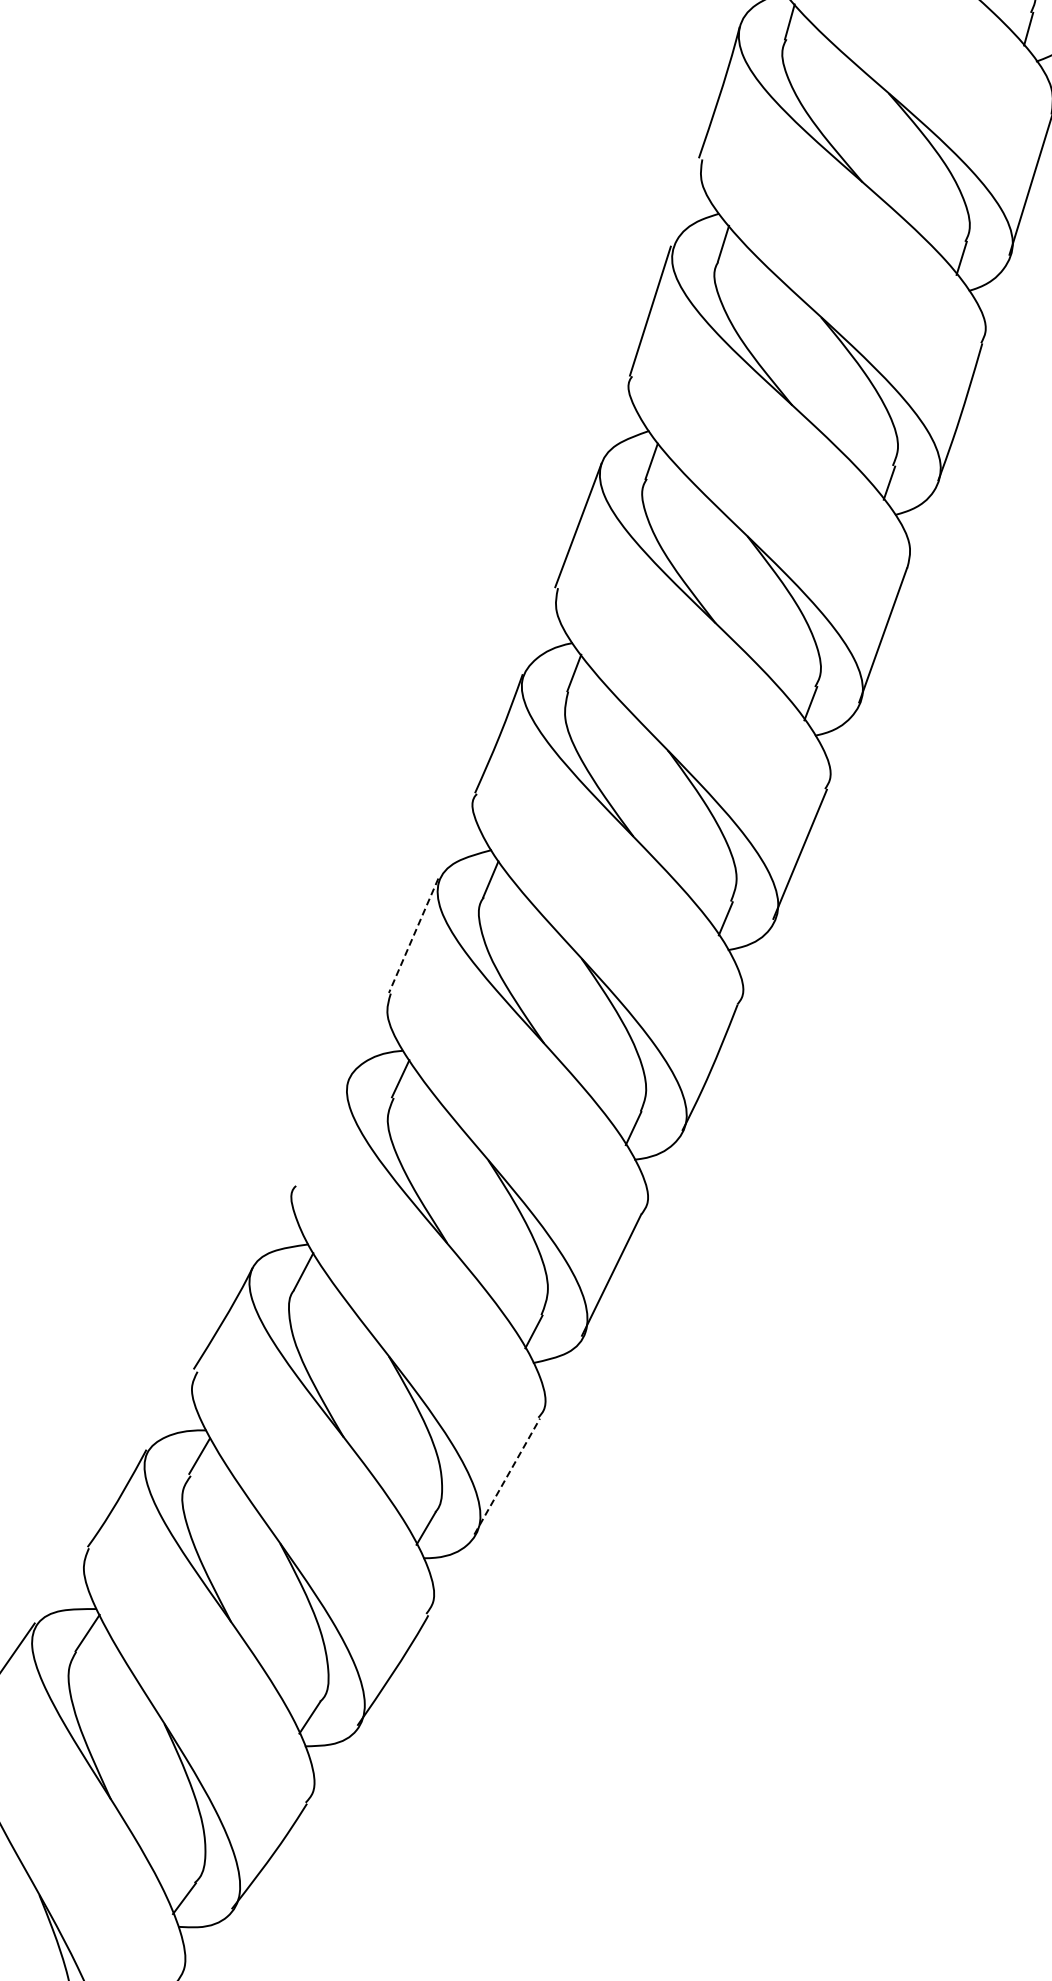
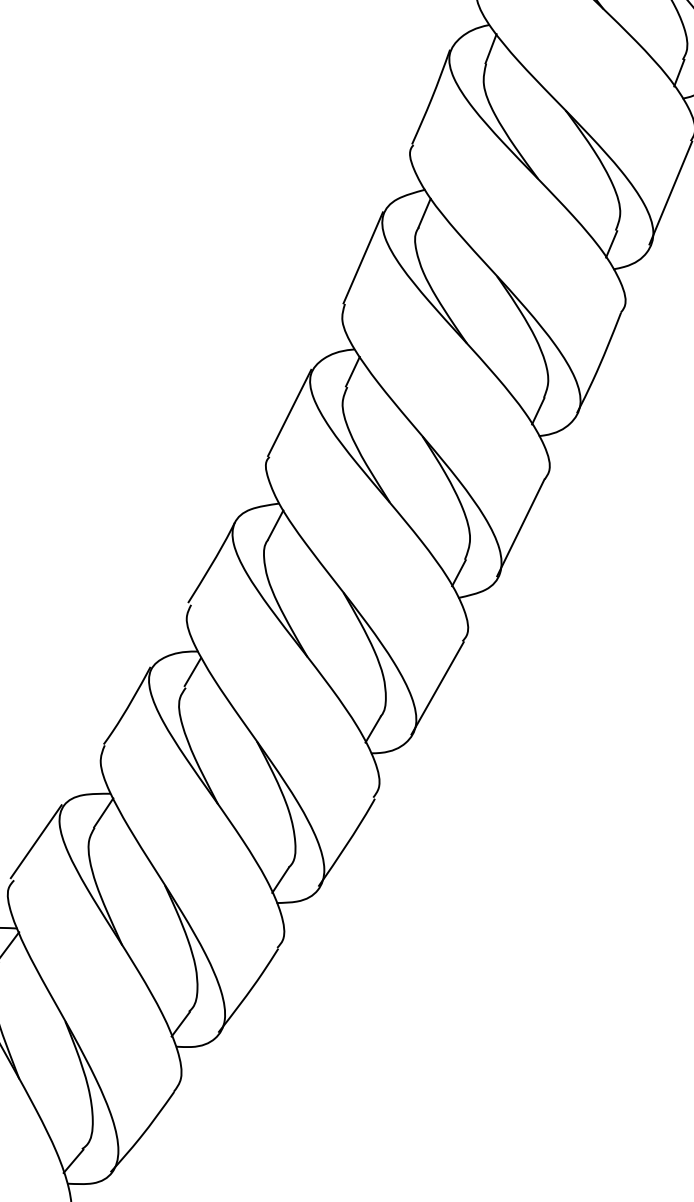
line: (413, 936) -> (363, 258), dashed -> solid
line: (321, 1130) -> (289, 412), added
line: (507, 1476) -> (437, 688), dashed -> solid

